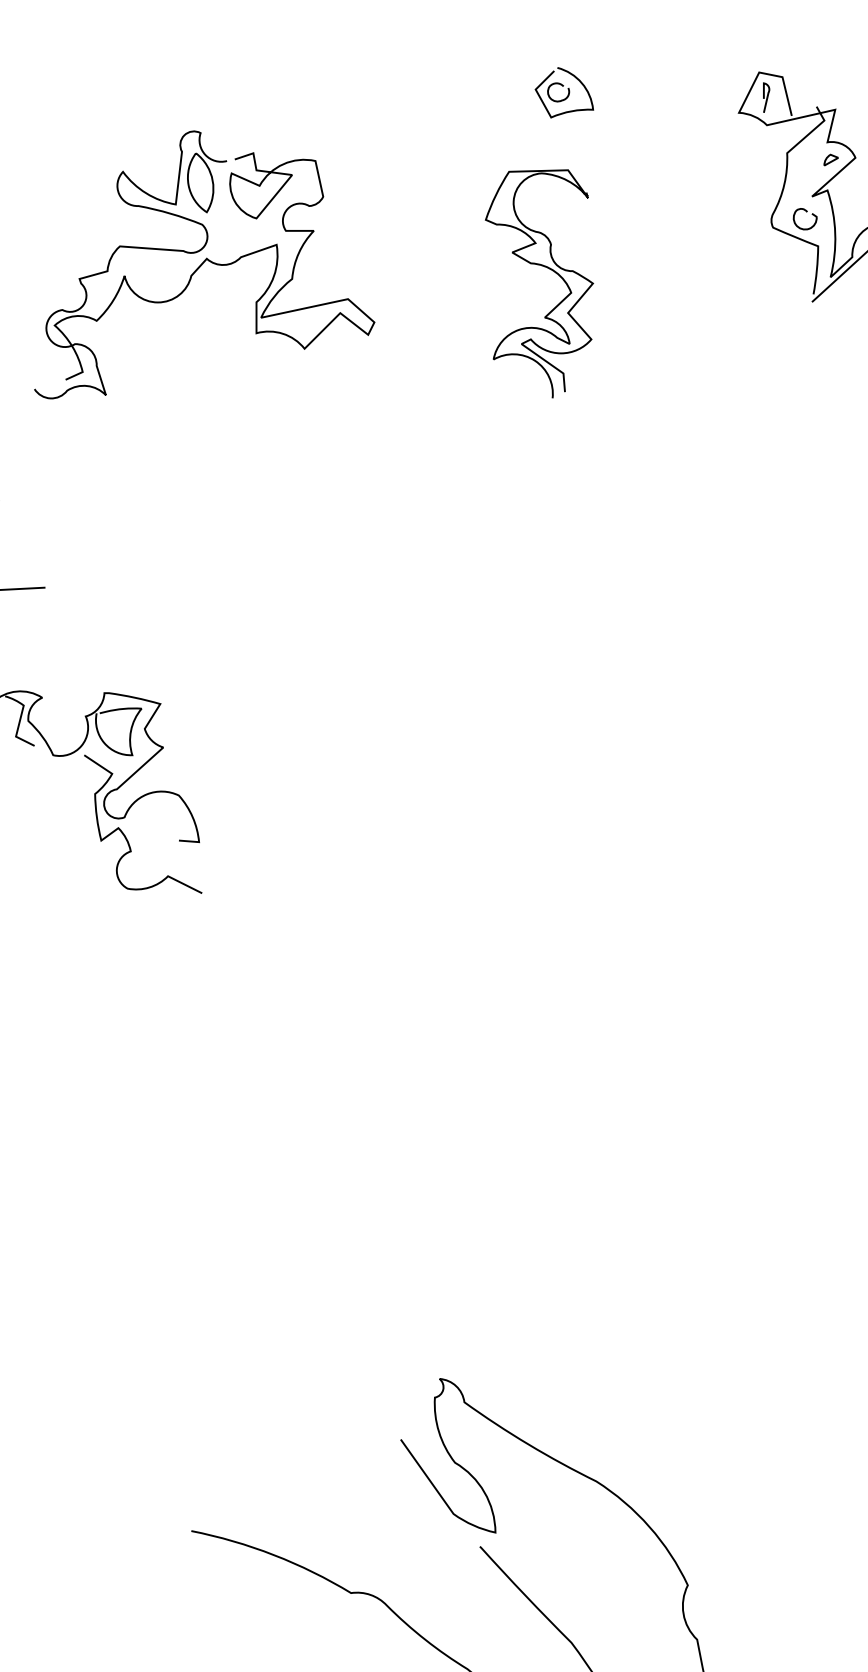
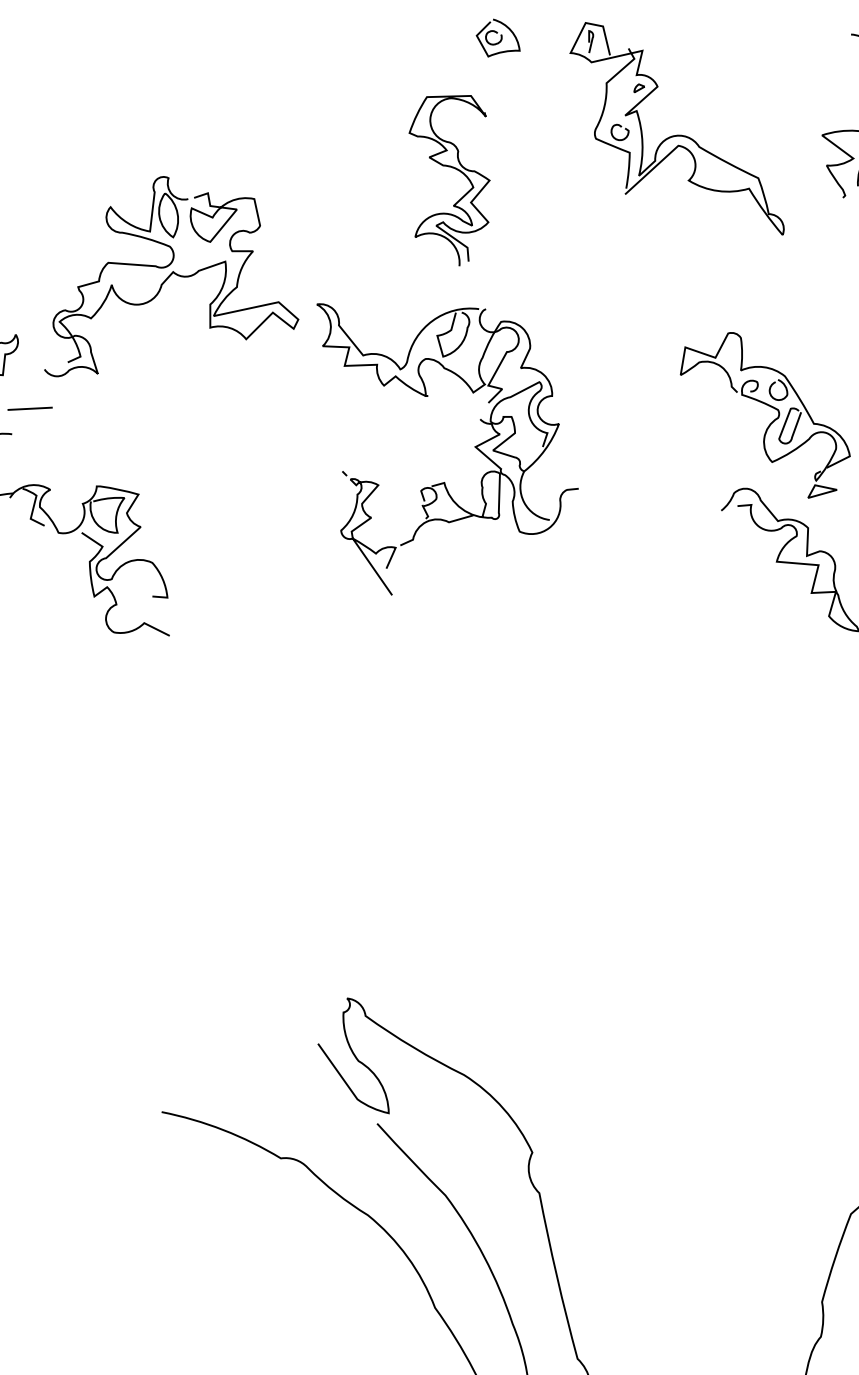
part: (563, 91) -> (497, 37), moved
part: (204, 264) -> (171, 276), moved
part: (543, 267) -> (452, 168), moved
part: (610, 641) -> (474, 447), added

